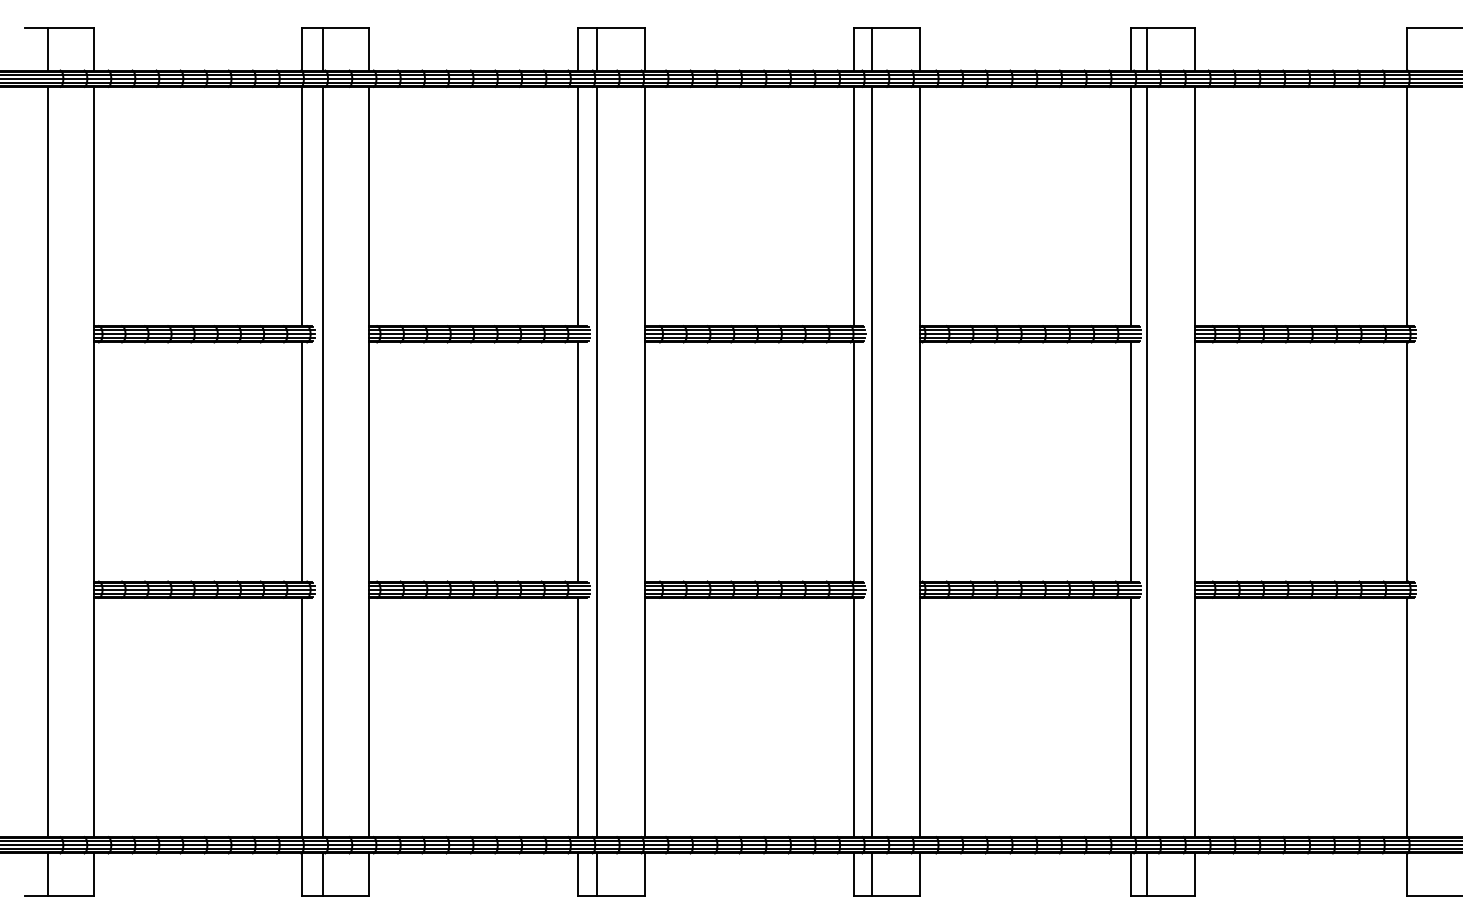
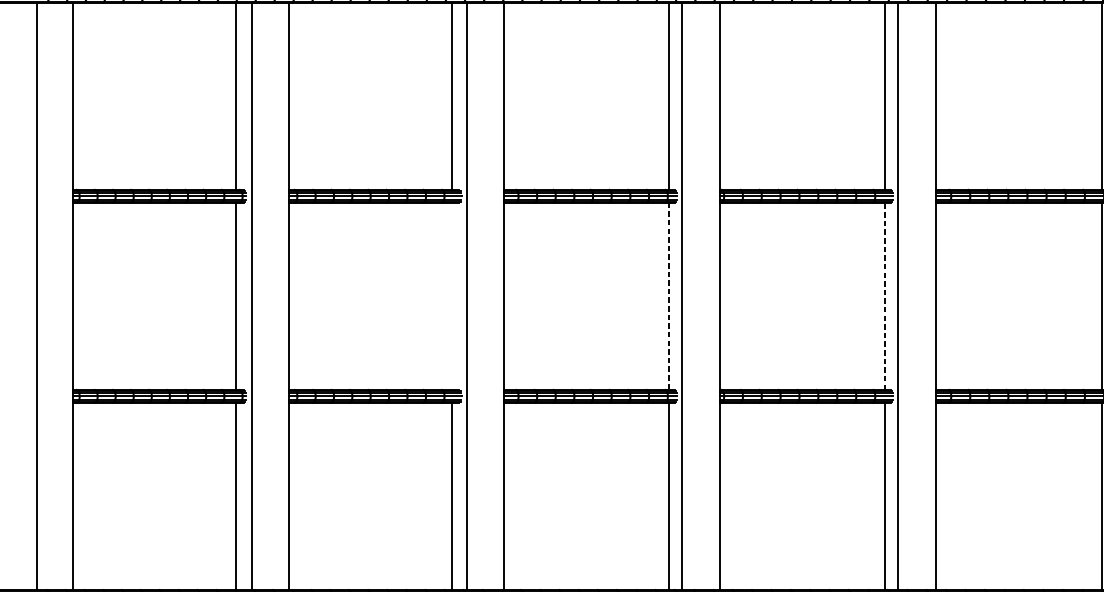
line: (578, 461) -> (452, 295), removed
line: (854, 462) -> (668, 296), solid -> dashed
line: (1130, 462) -> (884, 296), solid -> dashed

